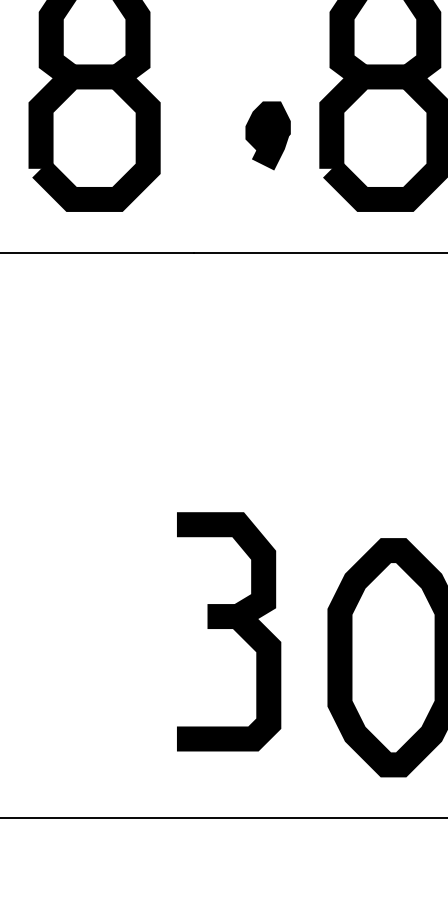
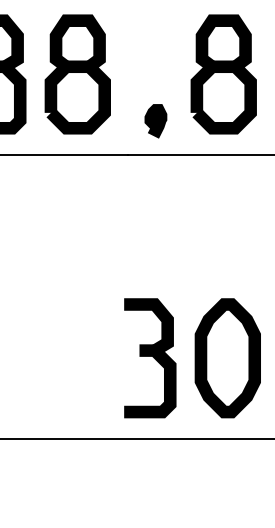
part: (267, 136) -> (155, 121), moved
part: (229, 632) -> (150, 358), moved

